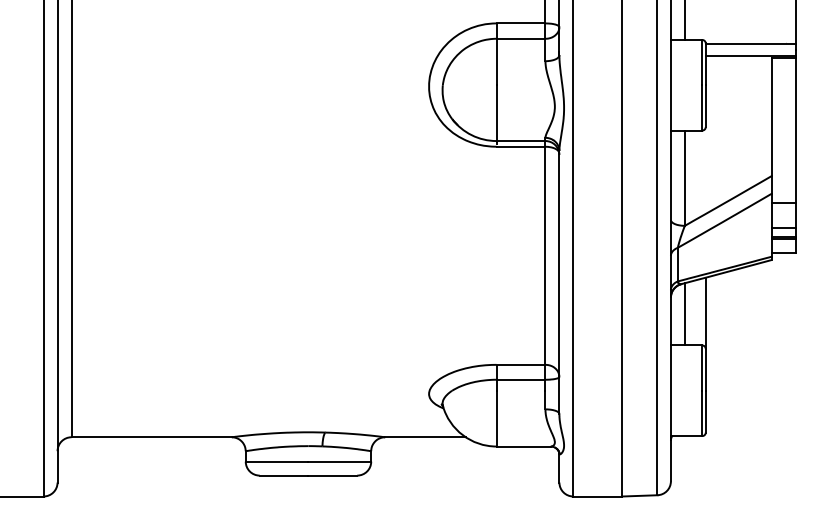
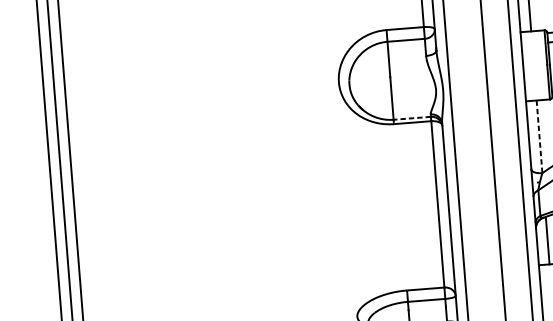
line: (520, 141) -> (411, 118), solid -> dashed
line: (684, 178) -> (539, 137), solid -> dashed

